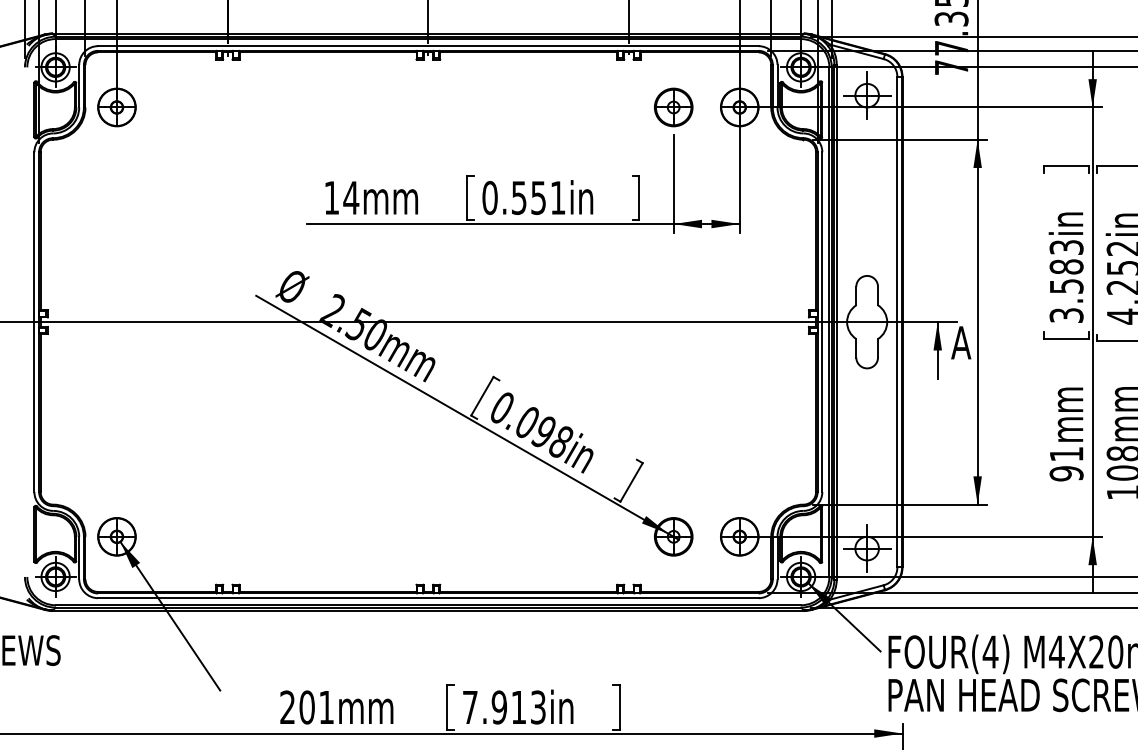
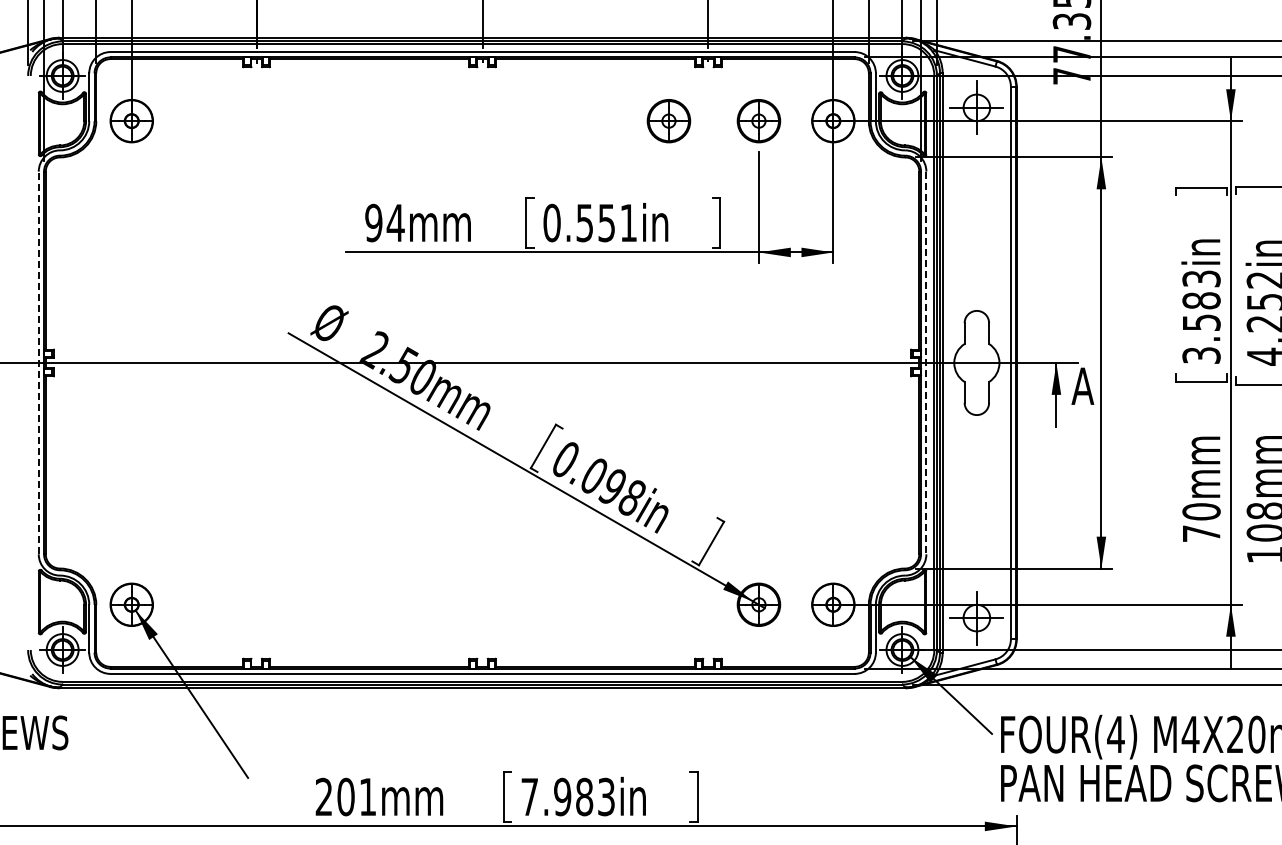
part: (593, 107) -> (668, 121), added
text: (331, 197) -> (373, 222), 14mm -> 94mm
line: (34, 321) -> (38, 362), solid -> dashed
line: (822, 322) -> (926, 363), solid -> dashed
text: (1066, 463) -> (1201, 522), 91mm -> 70mm
text: (518, 706) -> (584, 796), 7.913in -> 7.983in

